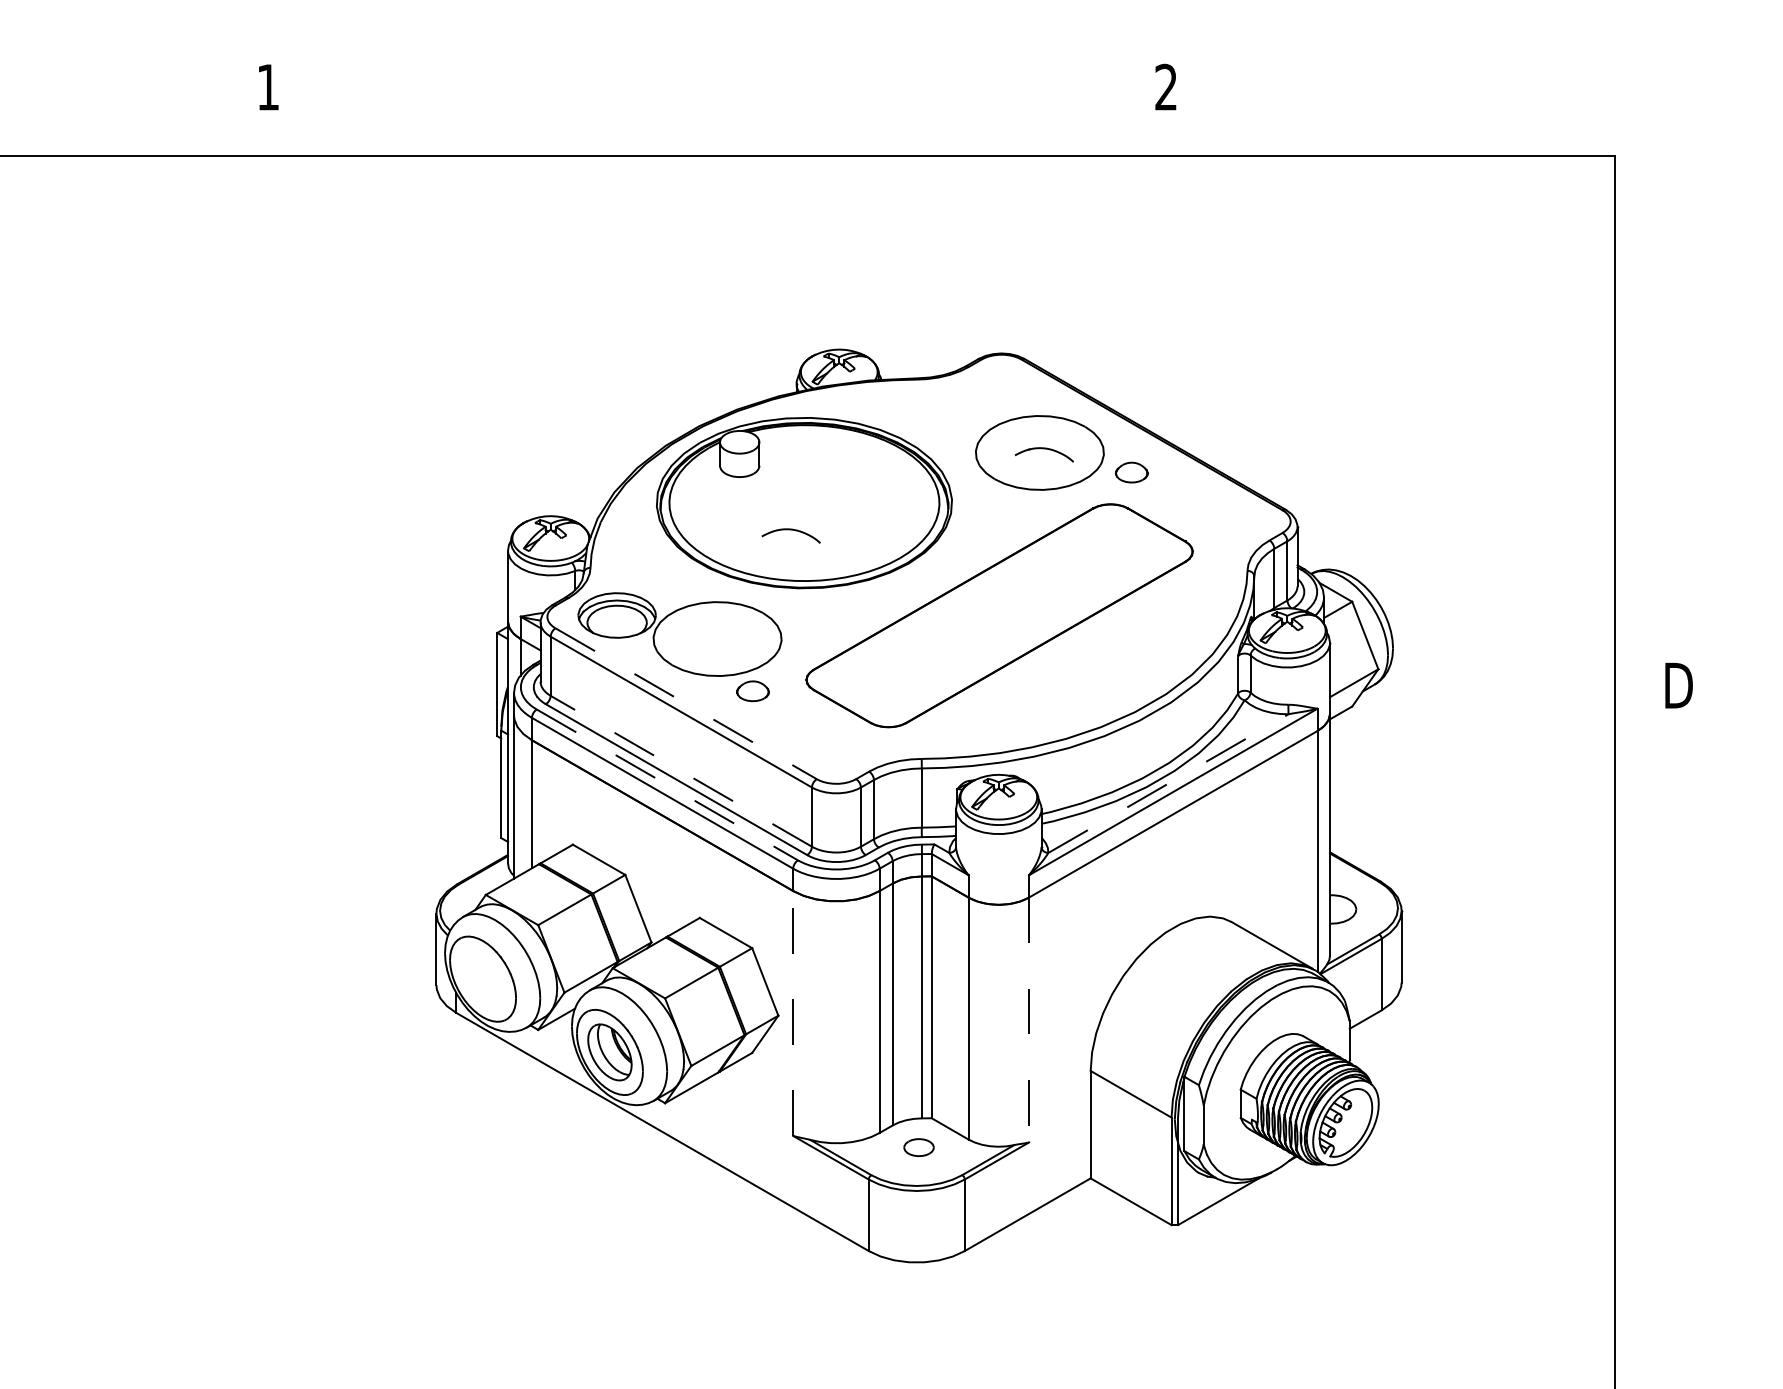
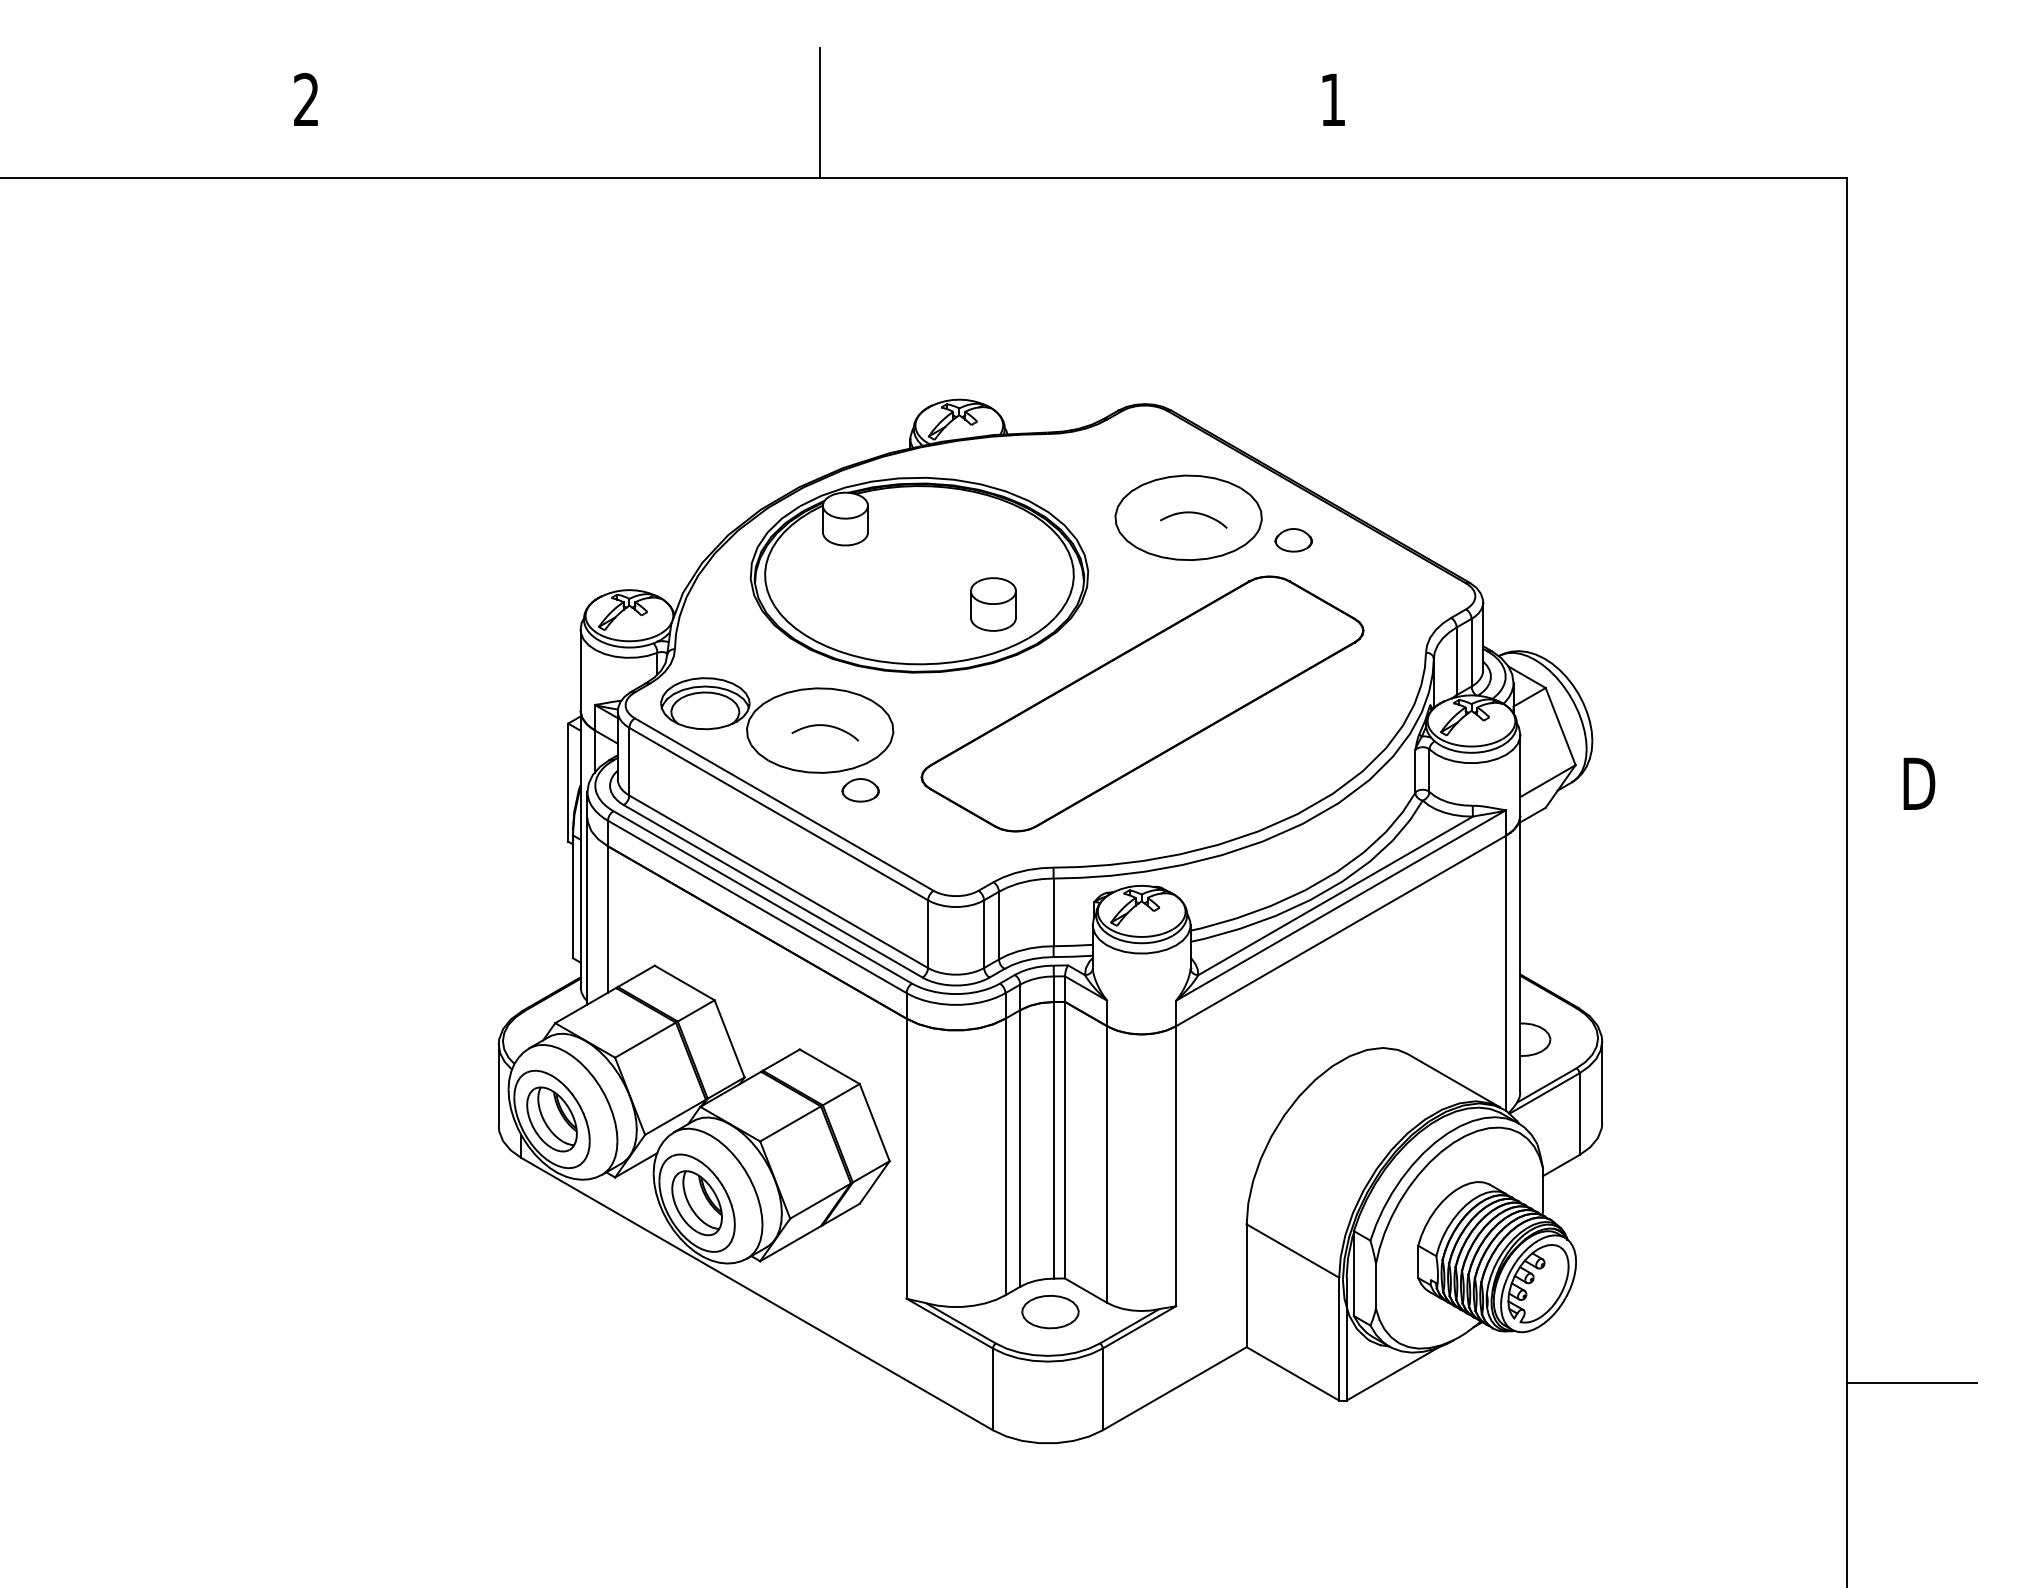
text: (268, 87) -> (306, 99), 1 -> 2
text: (1165, 87) -> (1332, 99), 2 -> 1
line: (716, 98) -> (819, 112), added
part: (869, 528) -> (993, 604), added
curve: (791, 530) -> (825, 726), moved
line: (686, 703) -> (784, 804), dashed -> solid
line: (681, 771) -> (778, 881), dashed -> solid
line: (1168, 783) -> (1335, 895), dashed -> solid
line: (668, 785) -> (763, 897), dashed -> solid
part: (482, 979) -> (551, 1119), added
line: (793, 1013) -> (906, 1158), dashed -> solid
line: (1029, 1020) -> (1176, 1166), dashed -> solid
part: (919, 1147) -> (1050, 1311), size x1.67
line: (1672, 1210) -> (1911, 1383), added

